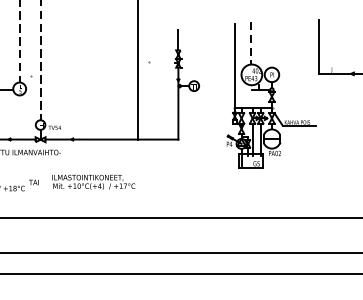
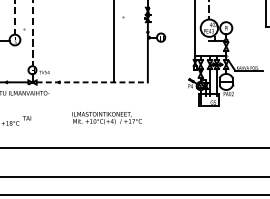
line: (112, 139) -> (92, 82), solid -> dashed
text: (93, 181) -> (106, 117), moved

